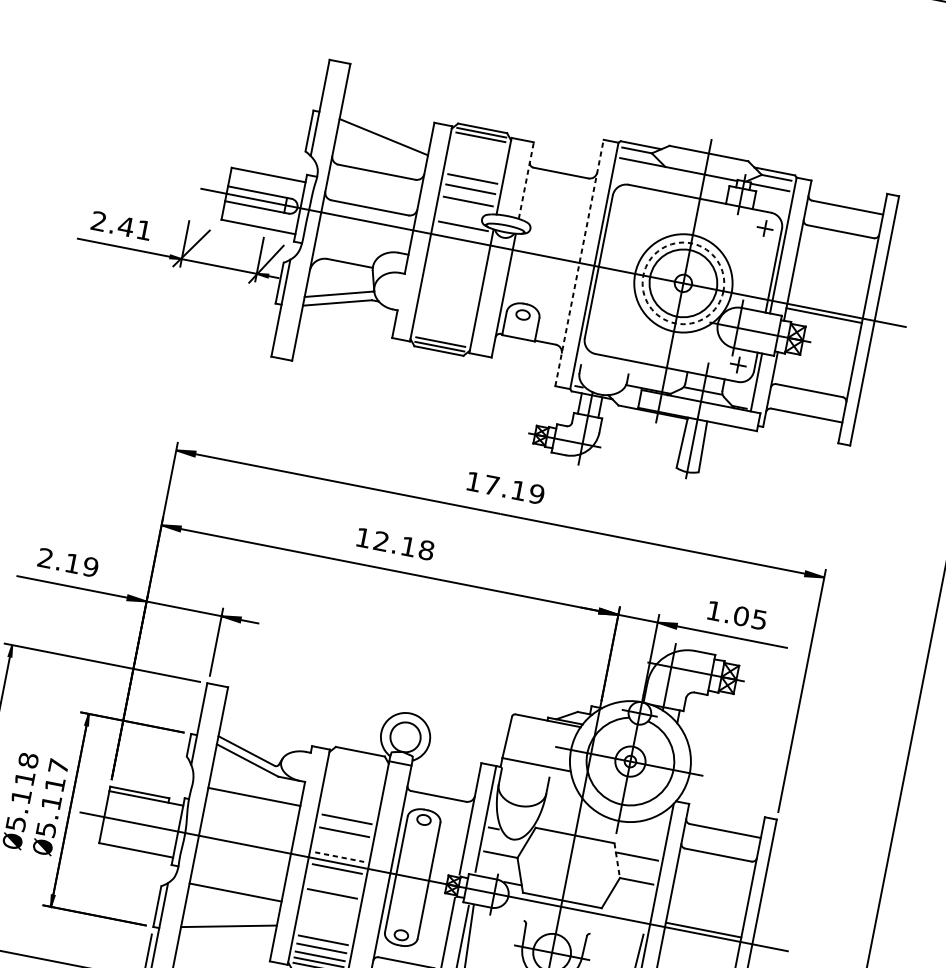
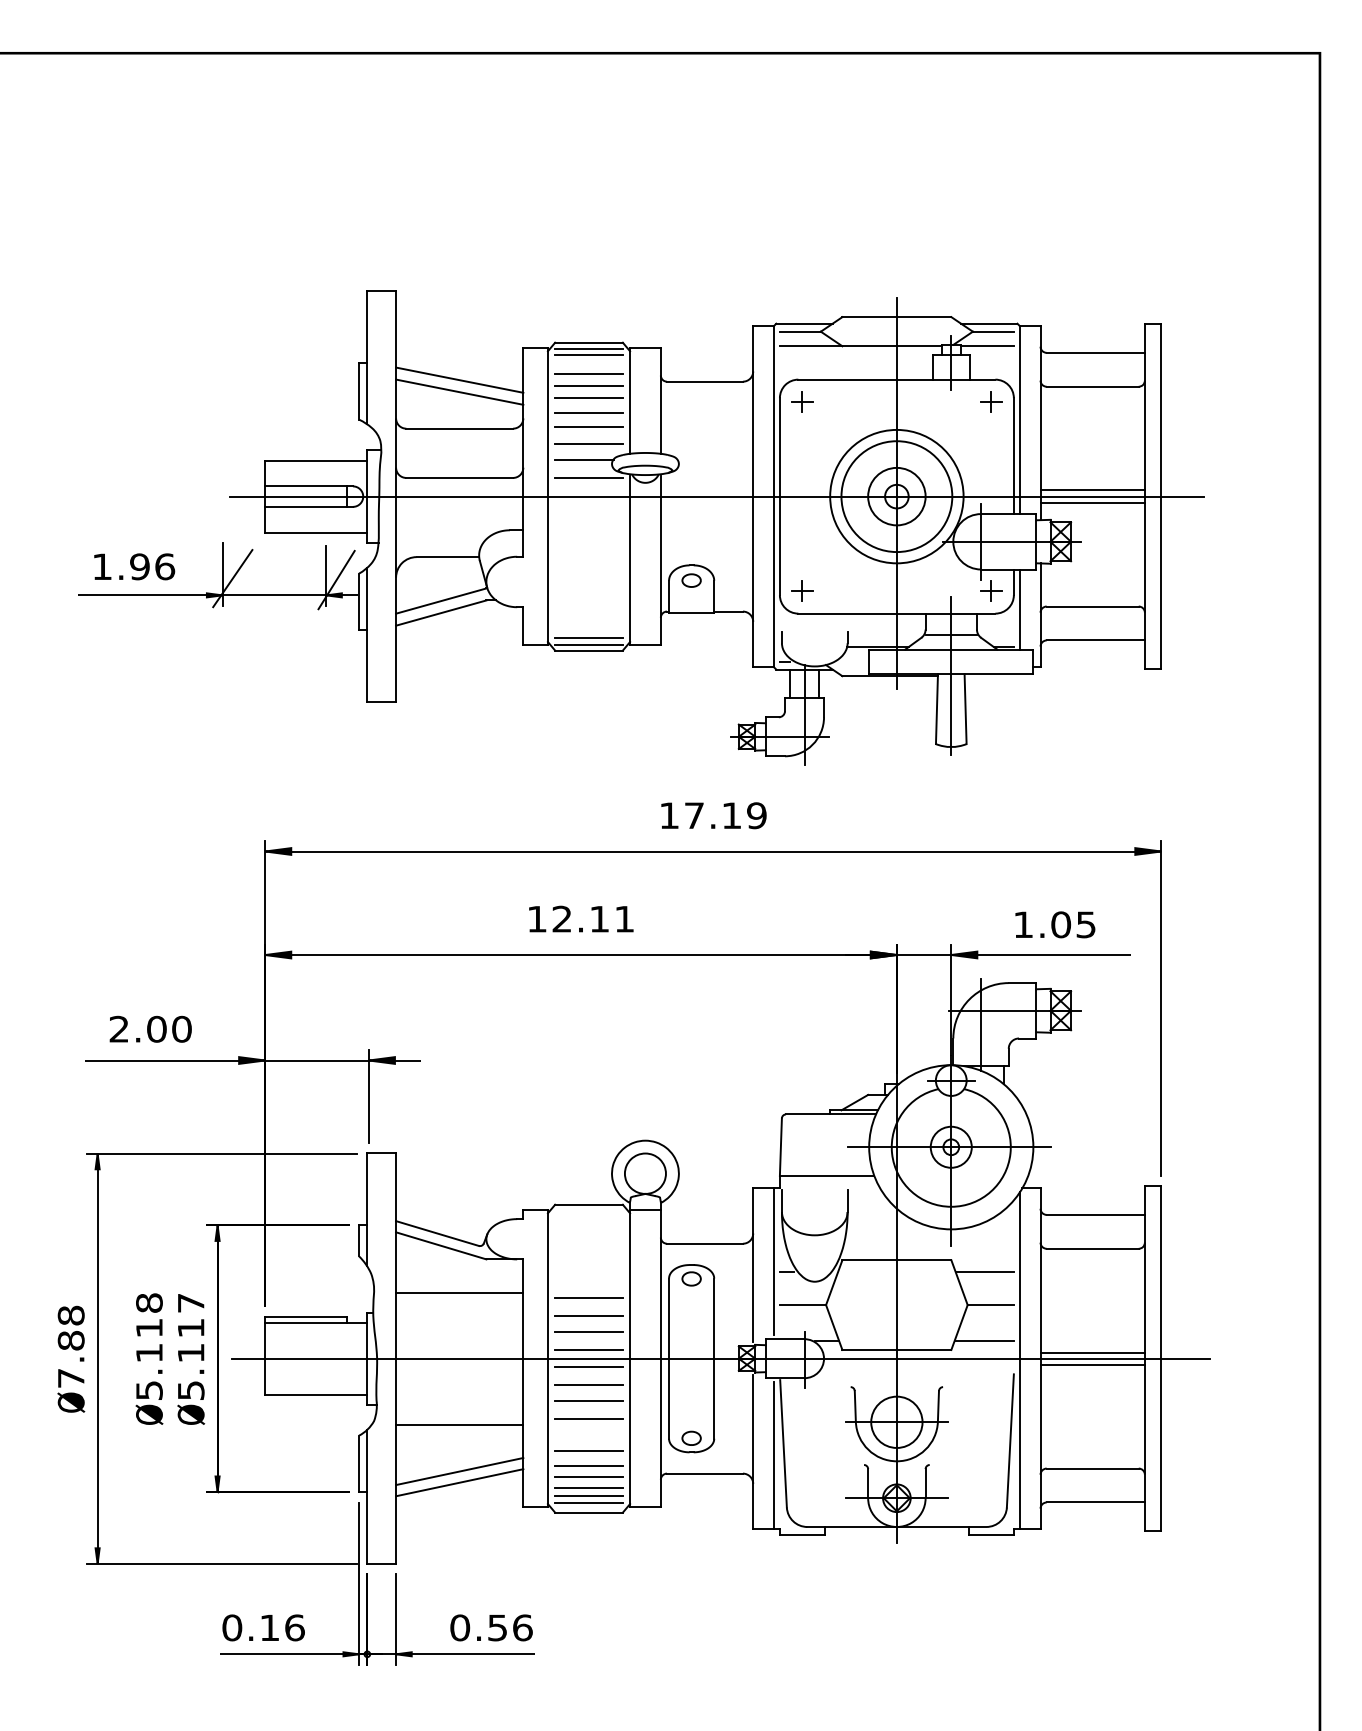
line: (382, 145) -> (459, 391), added
line: (477, 150) -> (588, 373), added
line: (476, 159) -> (588, 385), added
line: (474, 167) -> (588, 397), added
line: (526, 180) -> (660, 400), dashed -> solid
part: (628, 201) -> (802, 401), added
line: (462, 212) -> (584, 459), added
text: (121, 225) -> (133, 566), 2.41 -> 1.96
line: (579, 262) -> (753, 496), dashed -> solid
circle: (683, 283) -> (896, 496), dashed -> solid
circle: (683, 283) -> (896, 496), size x0.62
line: (825, 306) -> (1092, 490), added
part: (601, 337) -> (802, 590), added
text: (426, 549) -> (624, 918), 12.18 -> 12.11
text: (81, 564) -> (169, 1028), 2.19 -> 2.00
line: (341, 844) -> (588, 1332), added
line: (340, 857) -> (589, 1350), dashed -> solid
line: (617, 860) -> (959, 1282), dashed -> solid
line: (334, 882) -> (588, 1385), added
line: (626, 905) -> (983, 1340), added
line: (329, 906) -> (588, 1419), added
line: (324, 930) -> (588, 1451), added
line: (227, 934) -> (459, 1482), added
line: (701, 938) -> (1092, 1364), added

